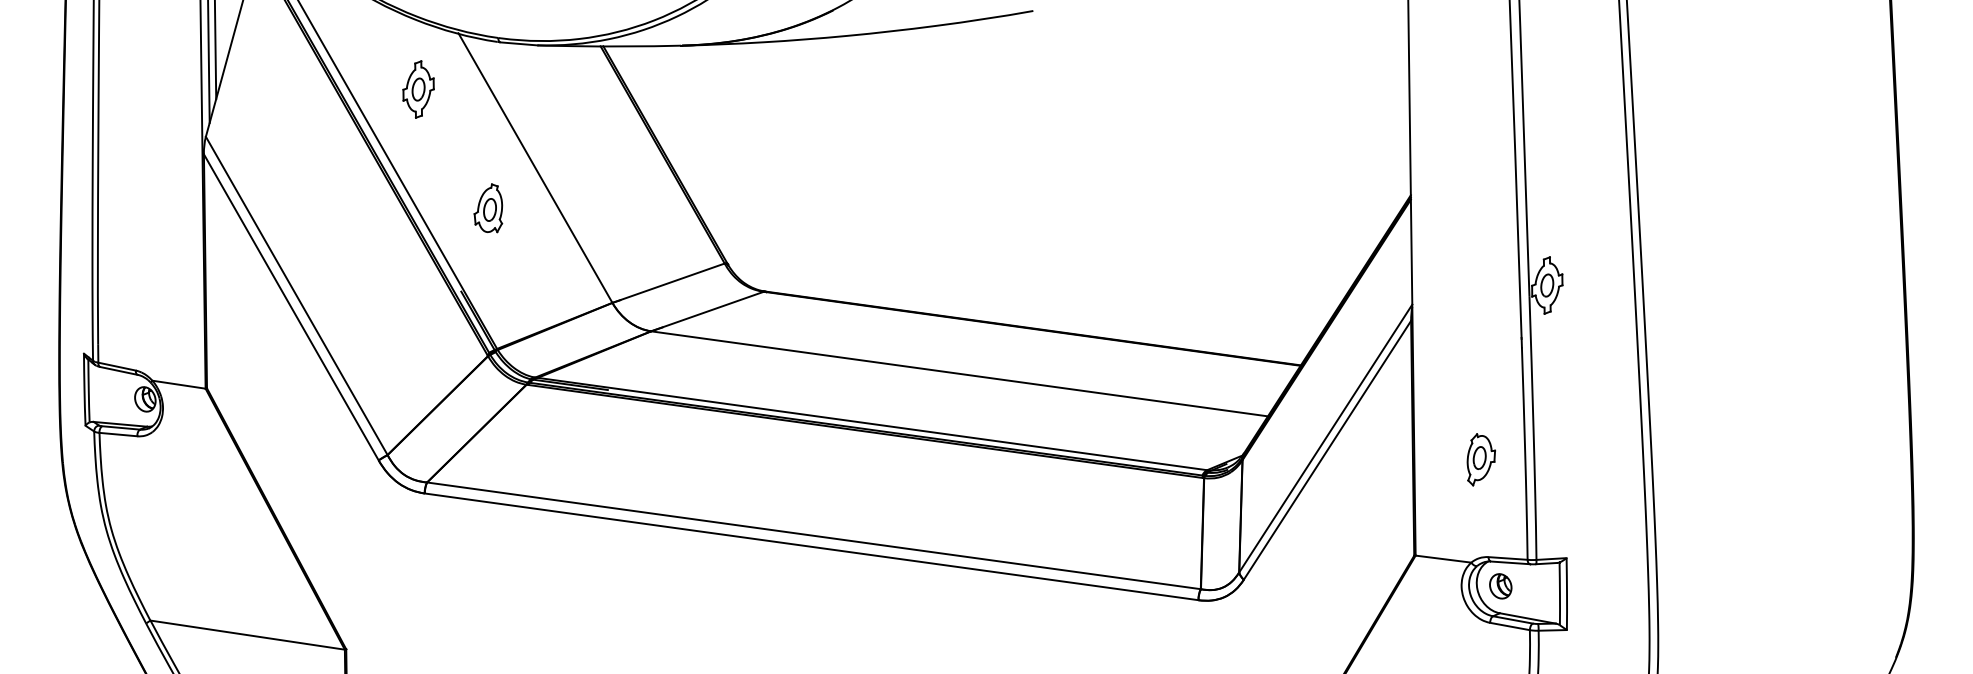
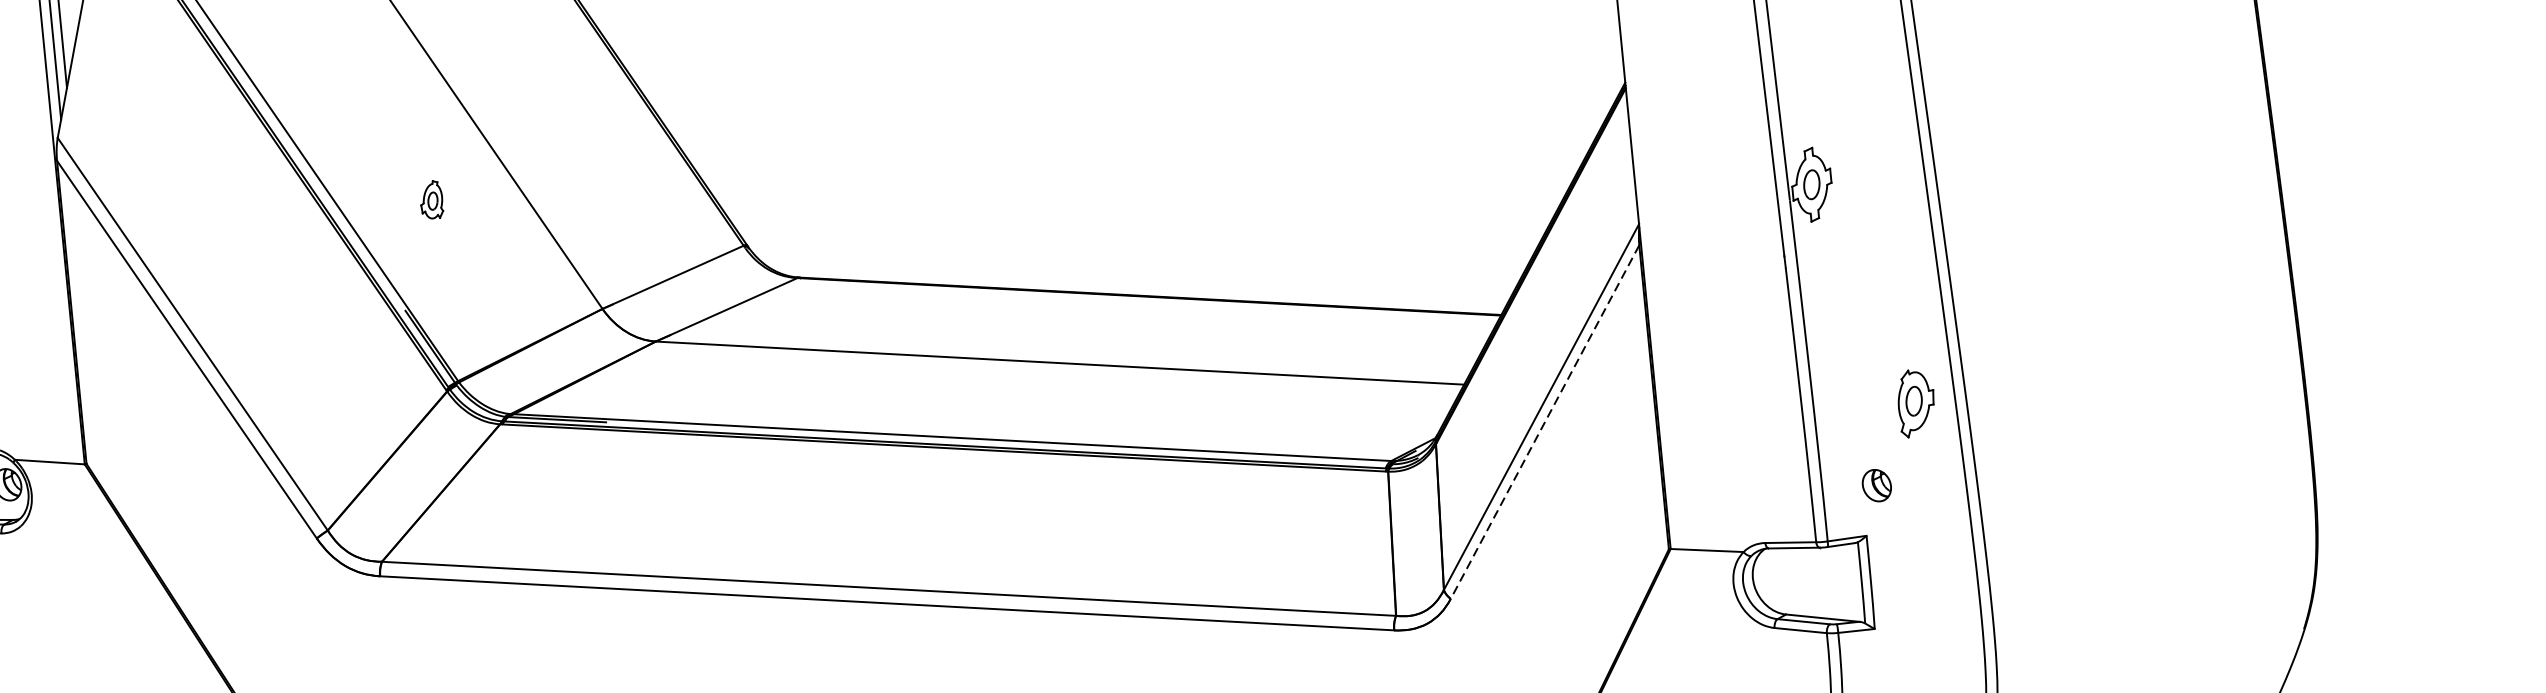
part: (418, 89) -> (328, 53), removed
part: (488, 208) -> (431, 200), size x0.6
line: (1327, 450) -> (1545, 422), solid -> dashed
part: (1480, 459) -> (1915, 403), moved
part: (1500, 586) -> (1876, 485), moved

